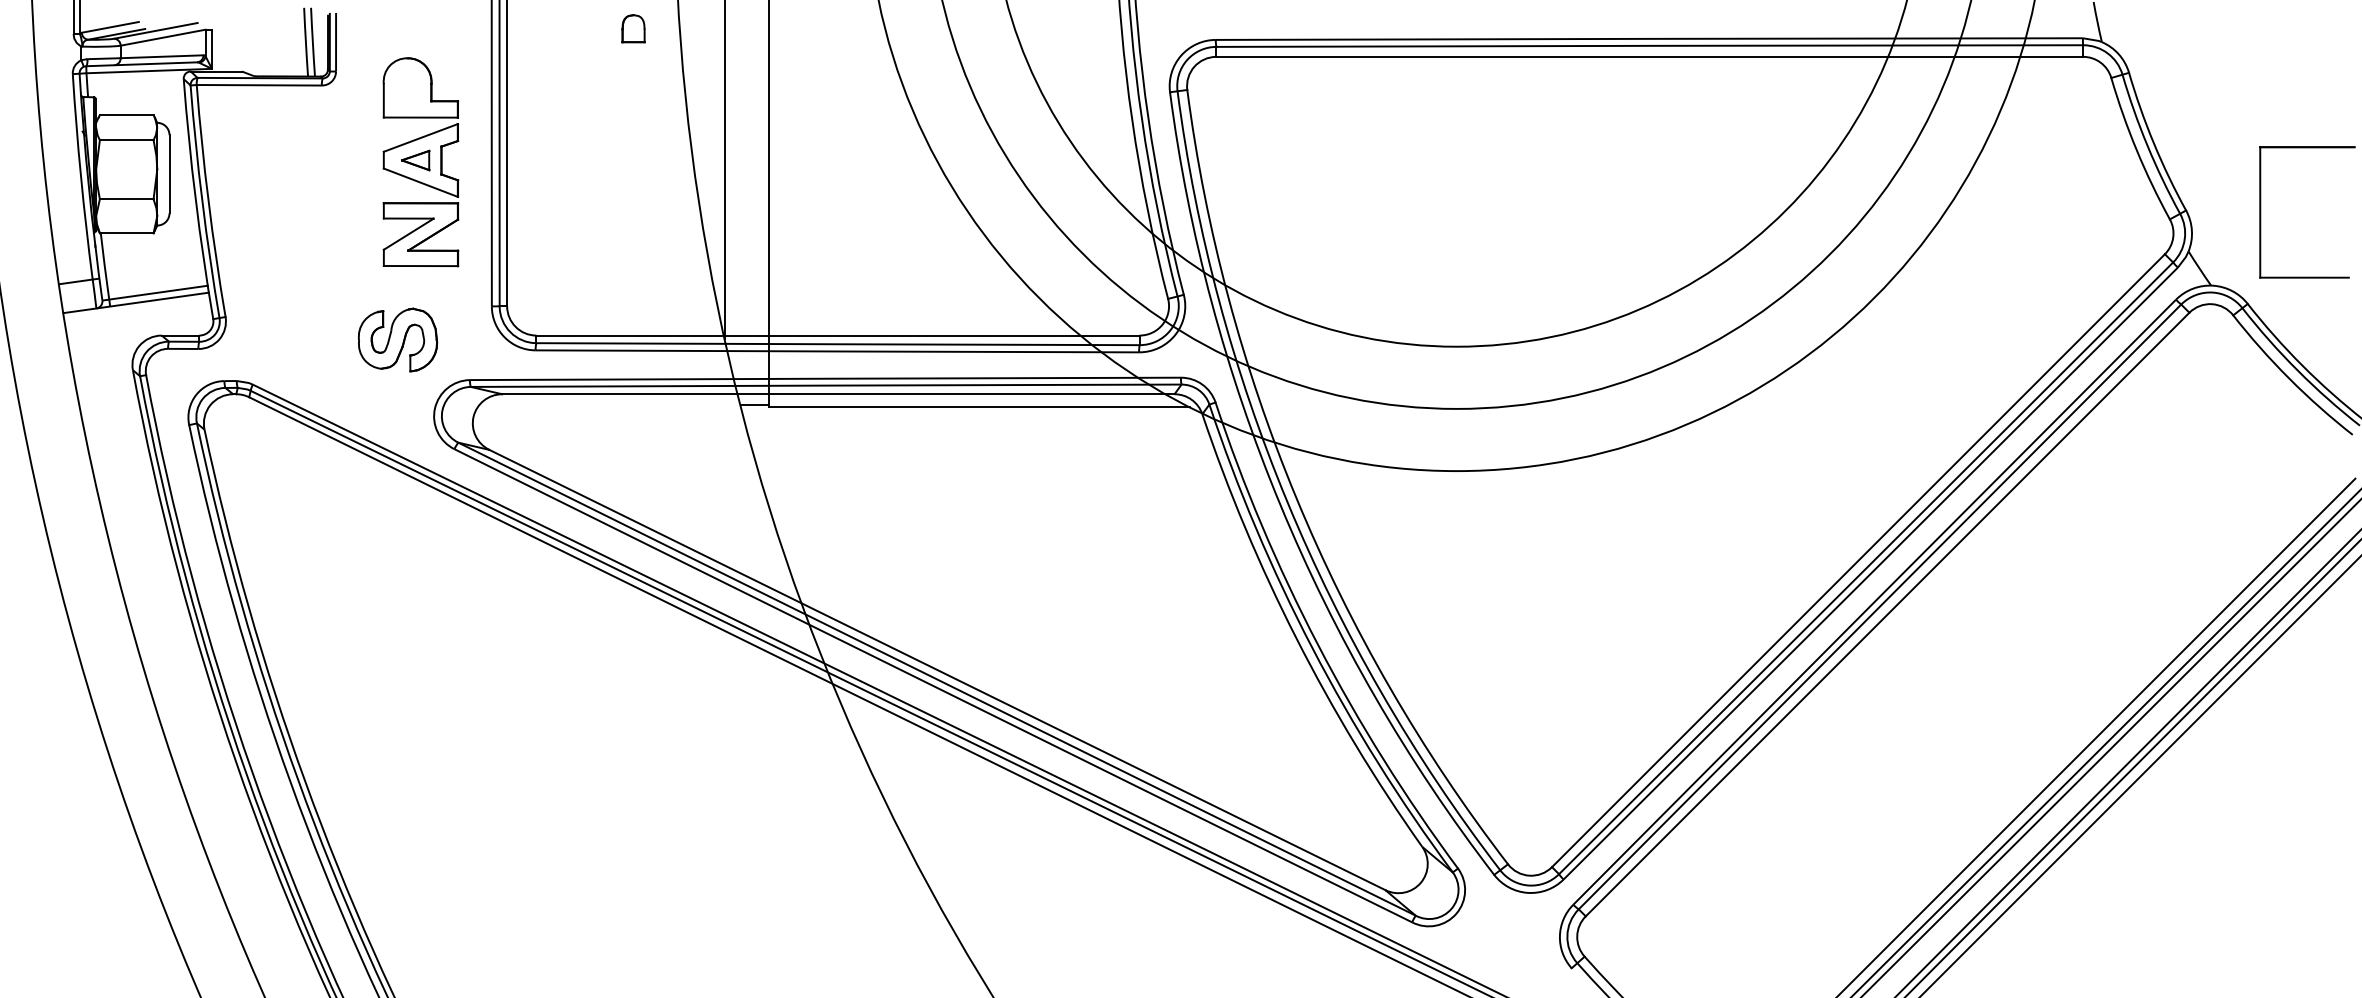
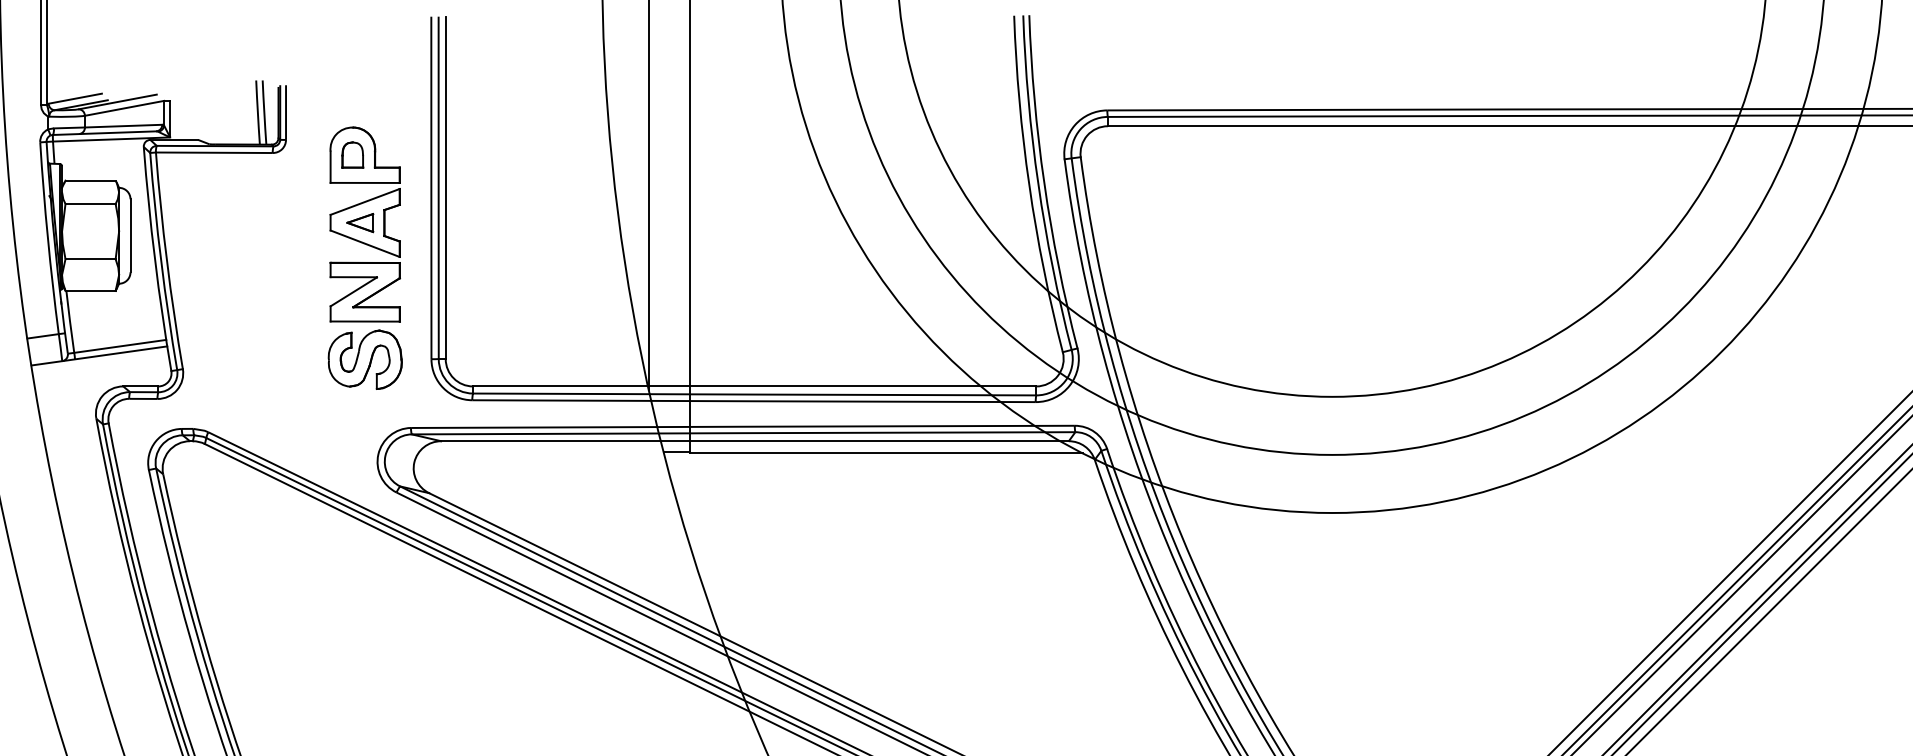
part: (633, 28) -> (352, 154), moved
part: (397, 339) -> (364, 359), moved

